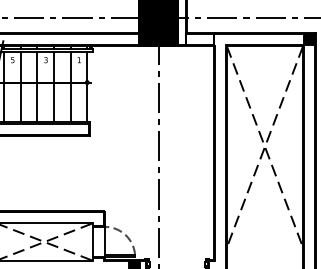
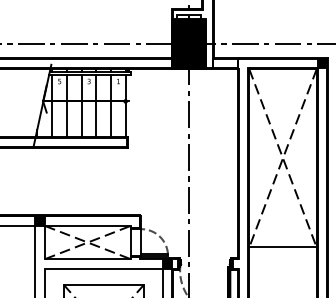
line: (264, 247) -> (282, 247), added

